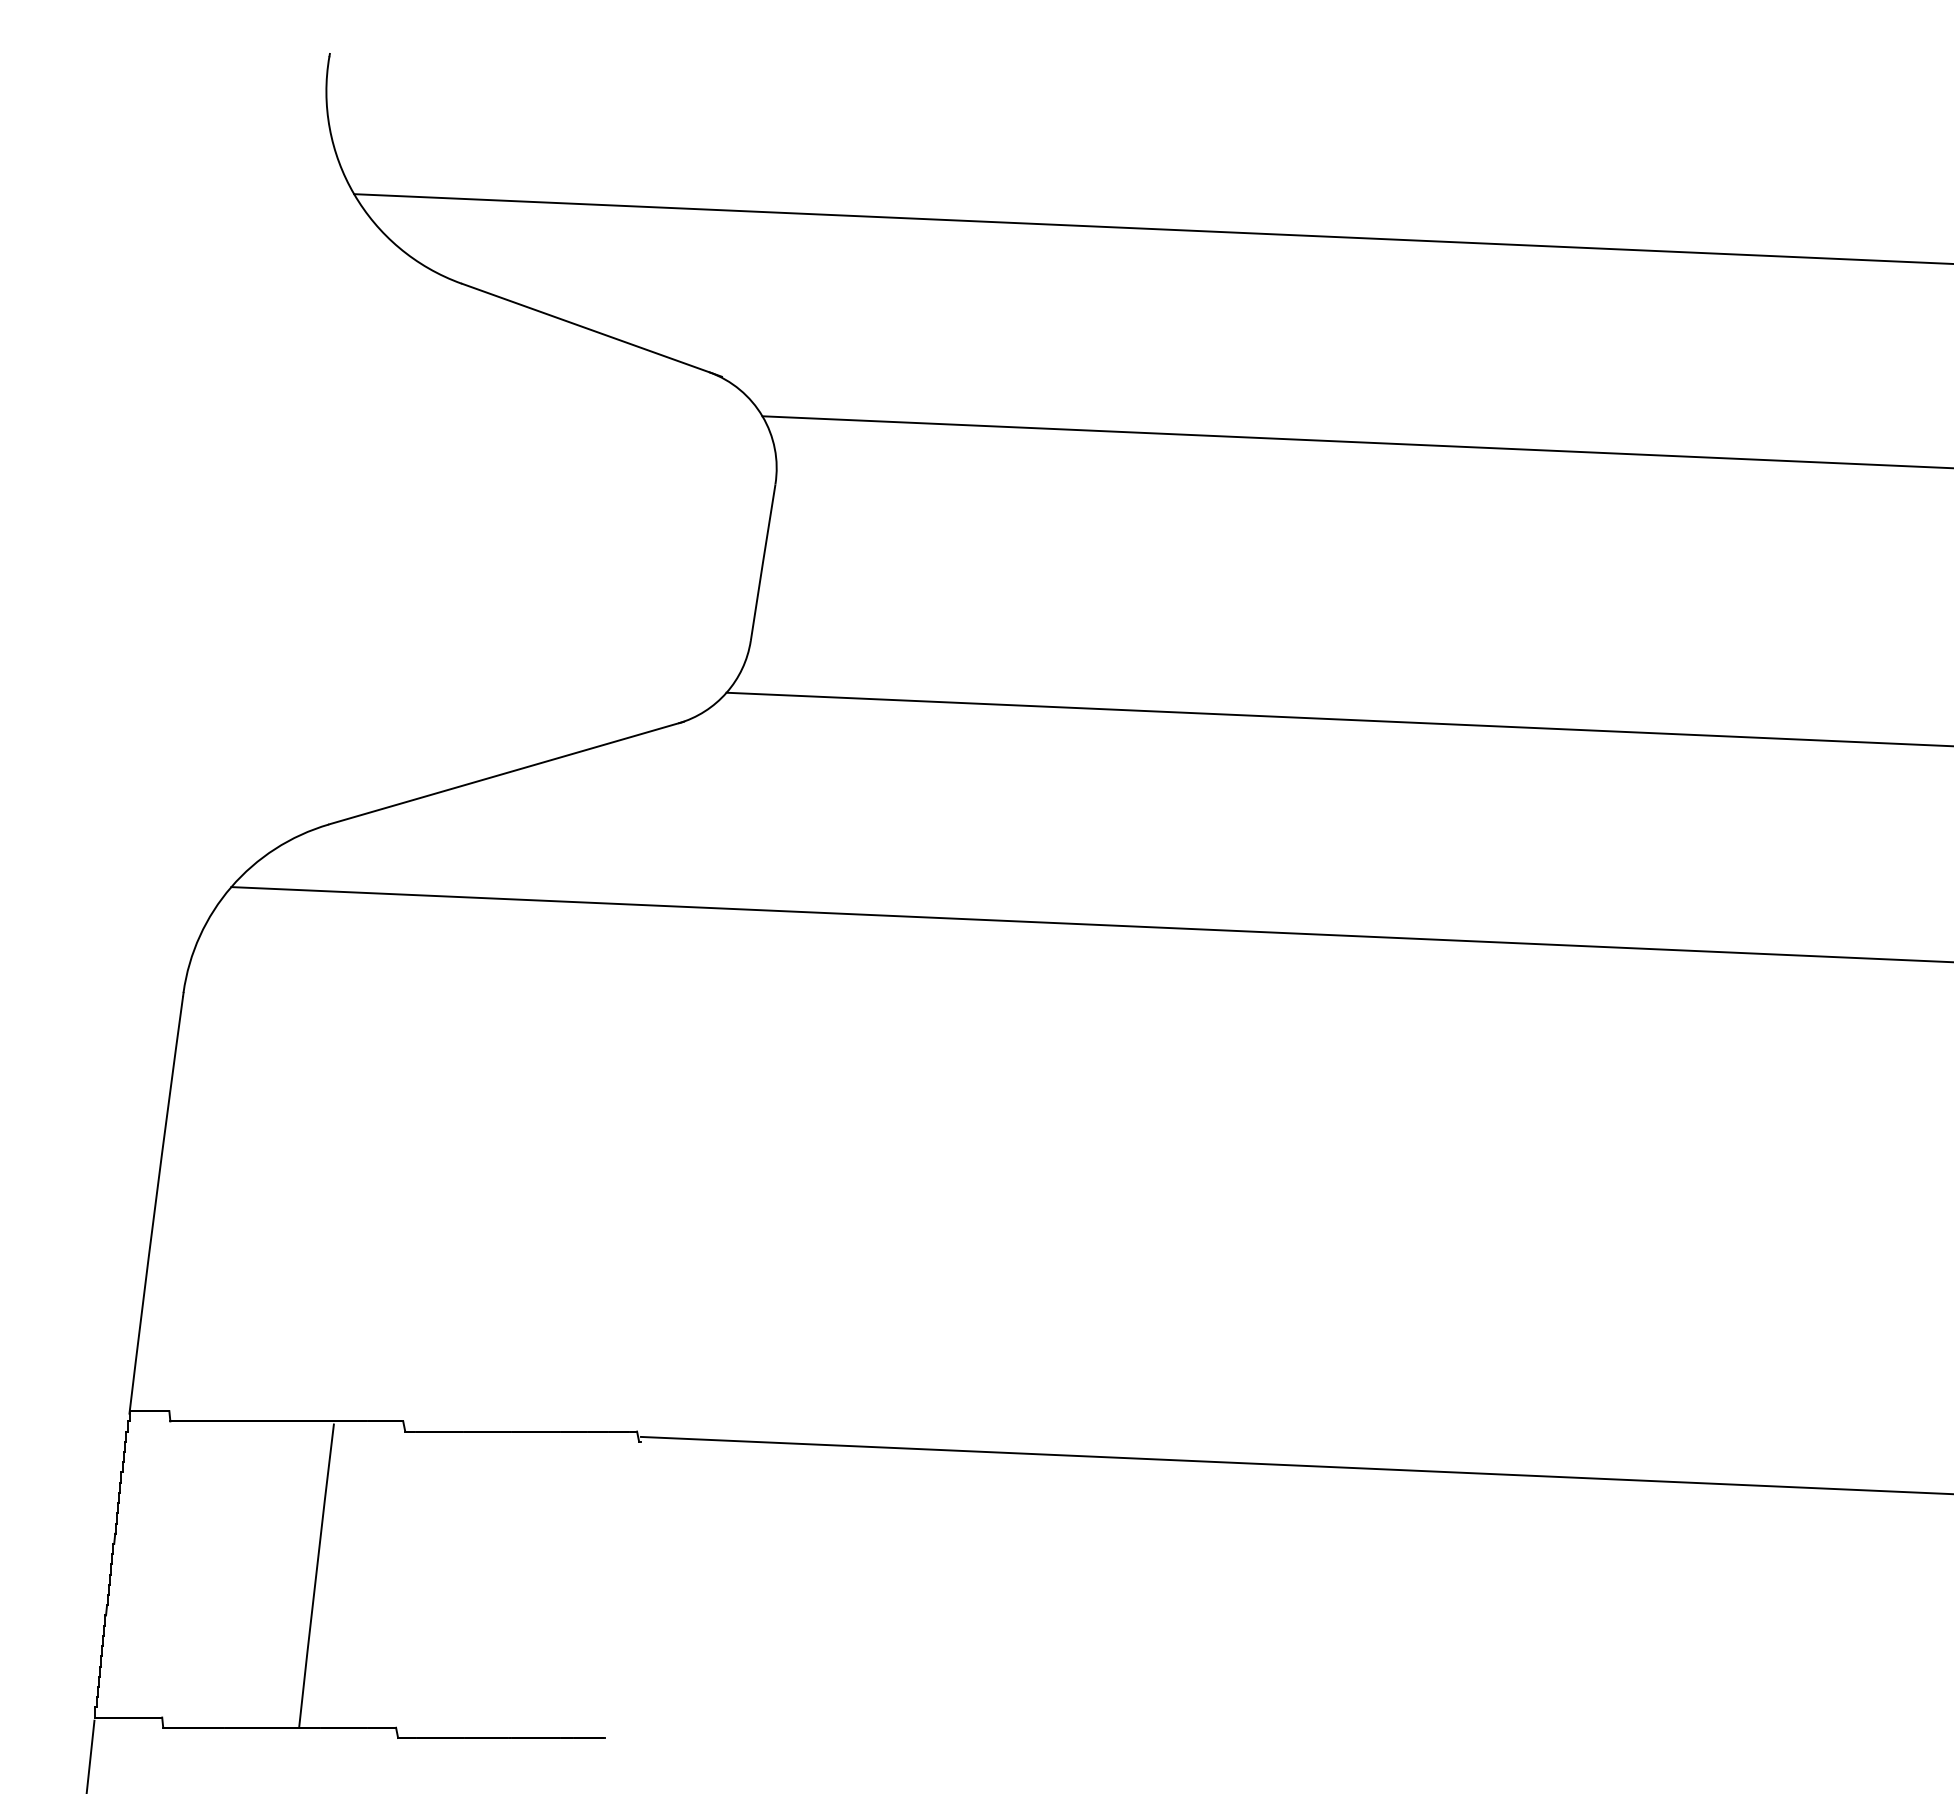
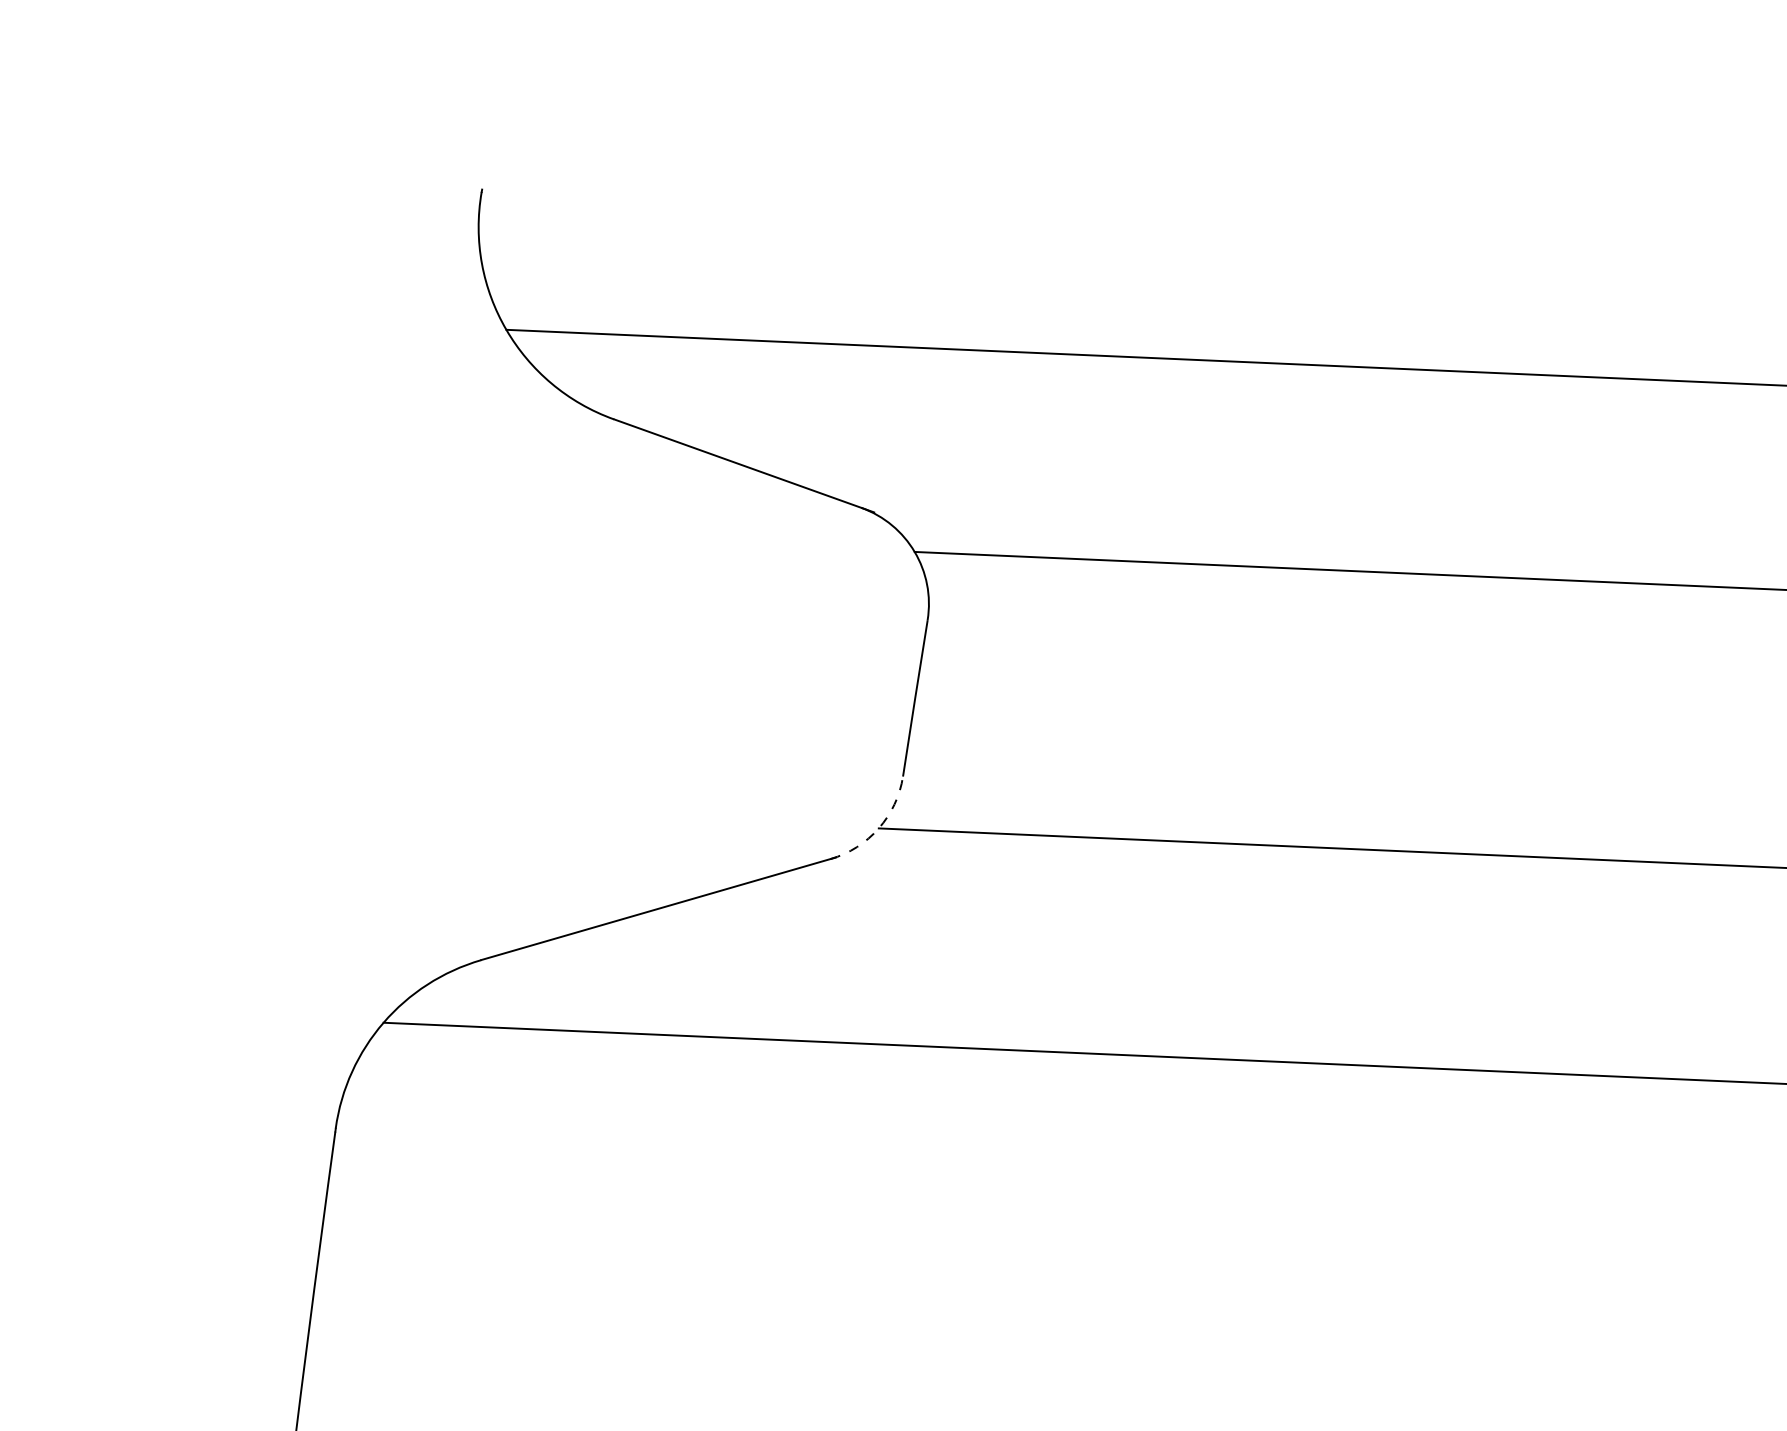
arc: (726, 692) -> (878, 828), solid -> dashed

